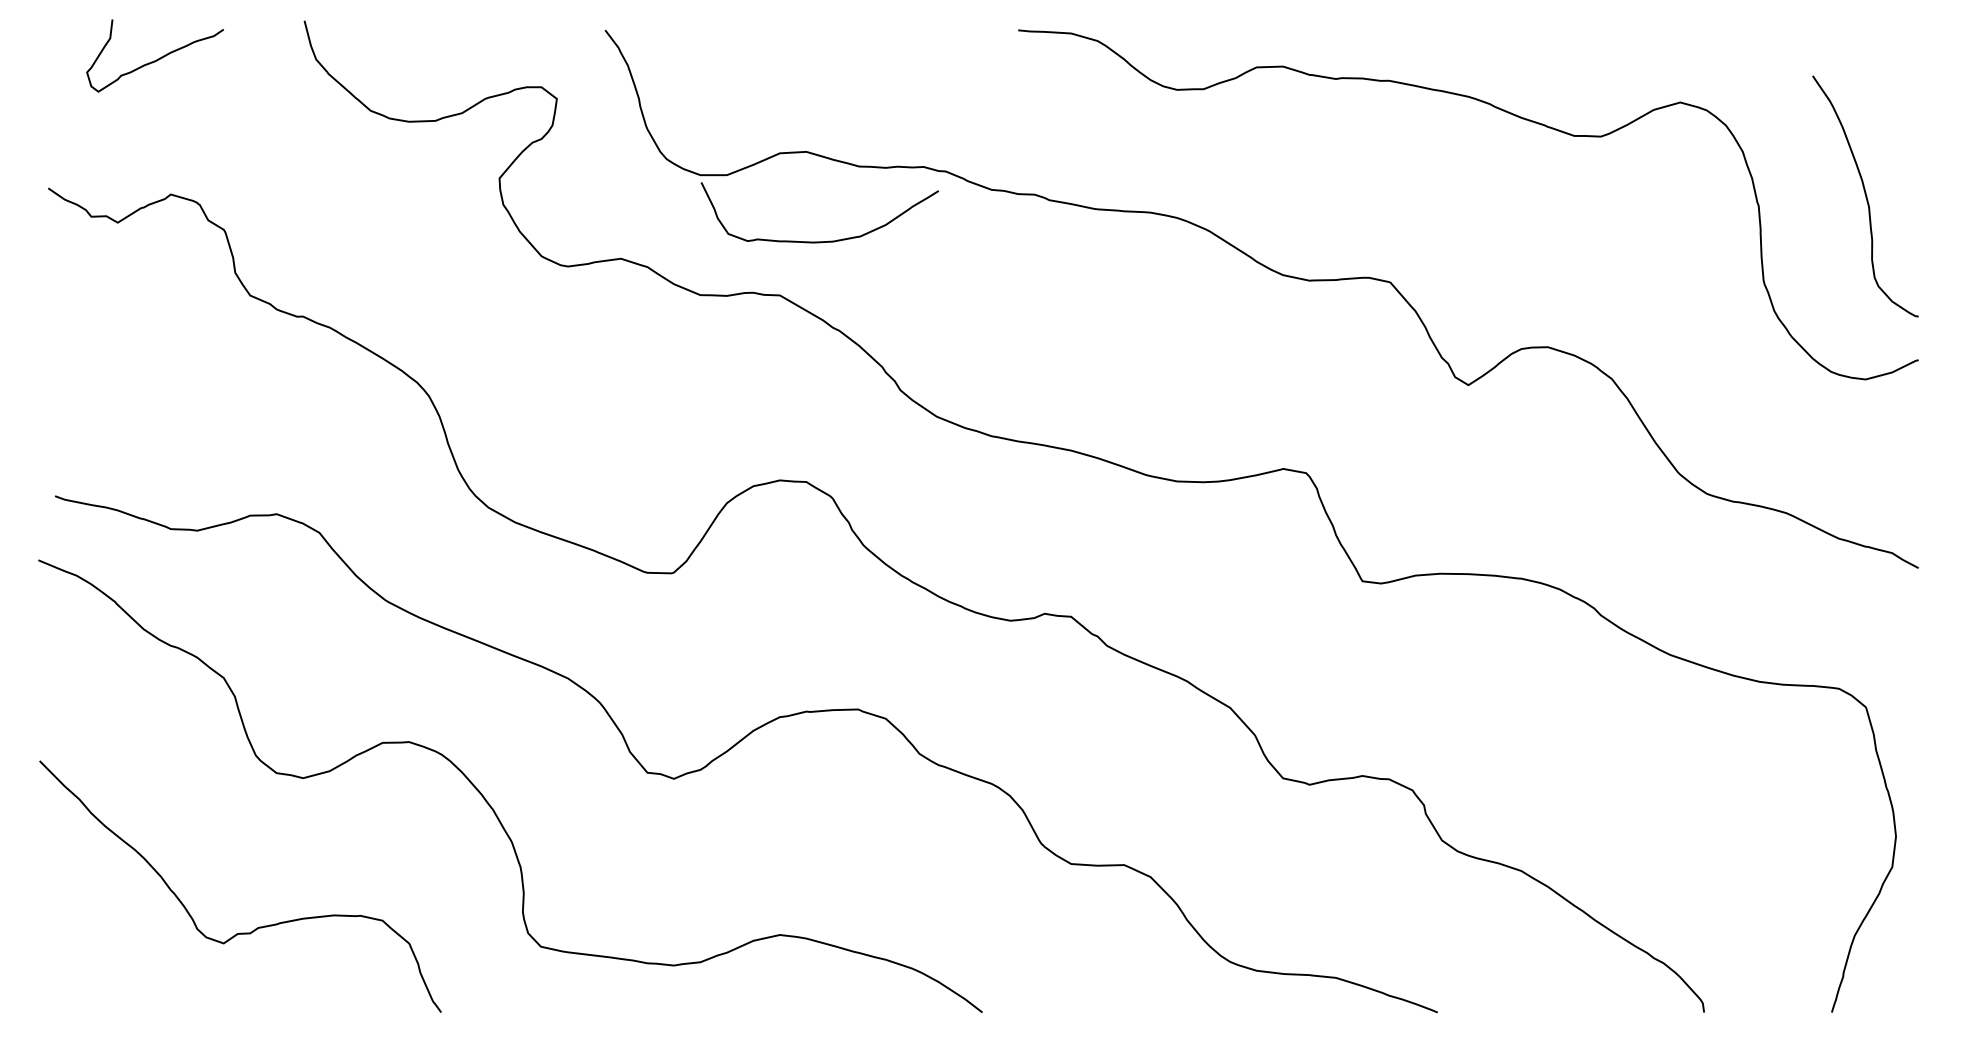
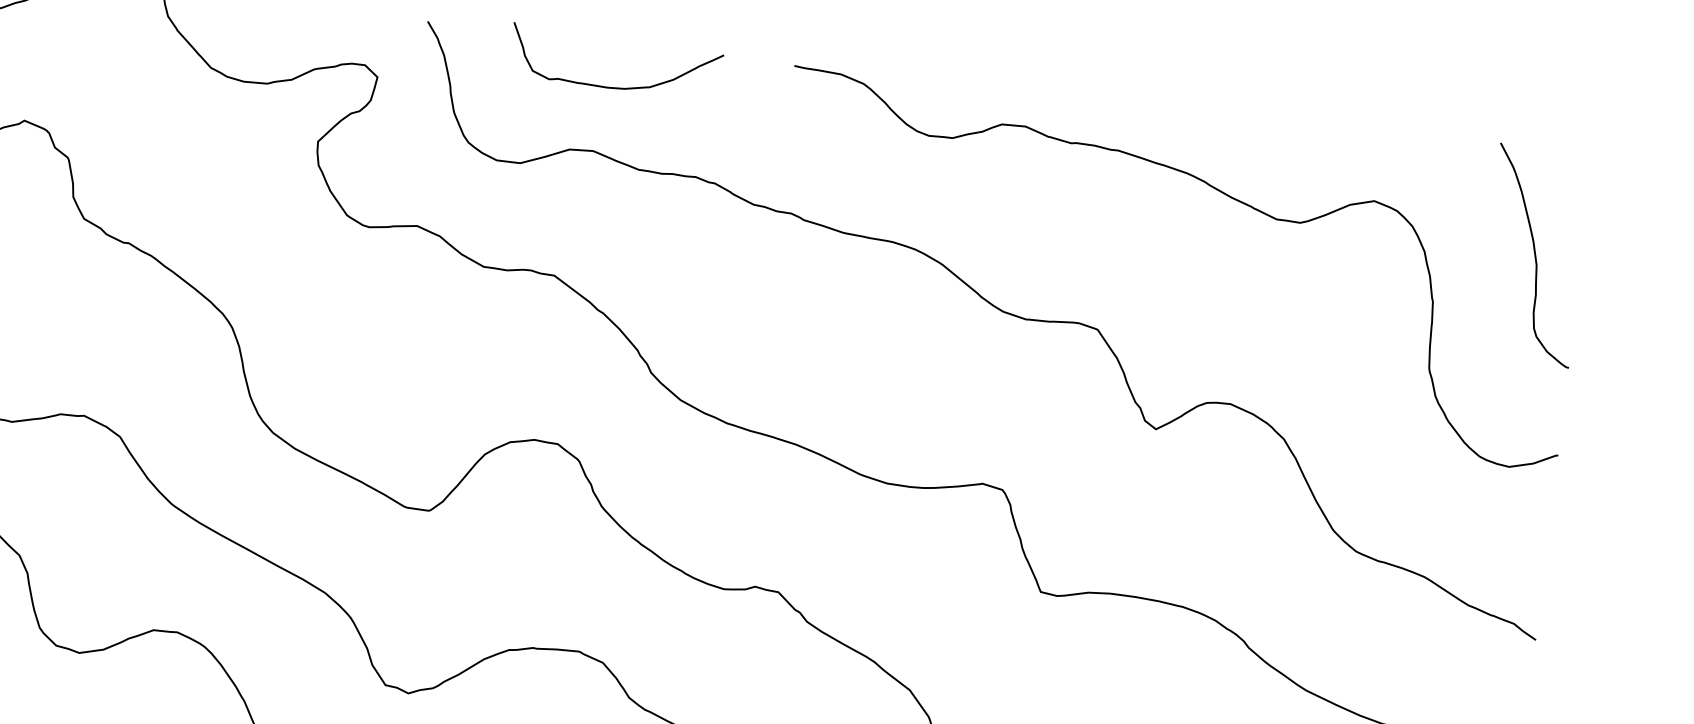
curve: (1865, 196) -> (1534, 255), moved
curve: (819, 241) -> (612, 87), moved

